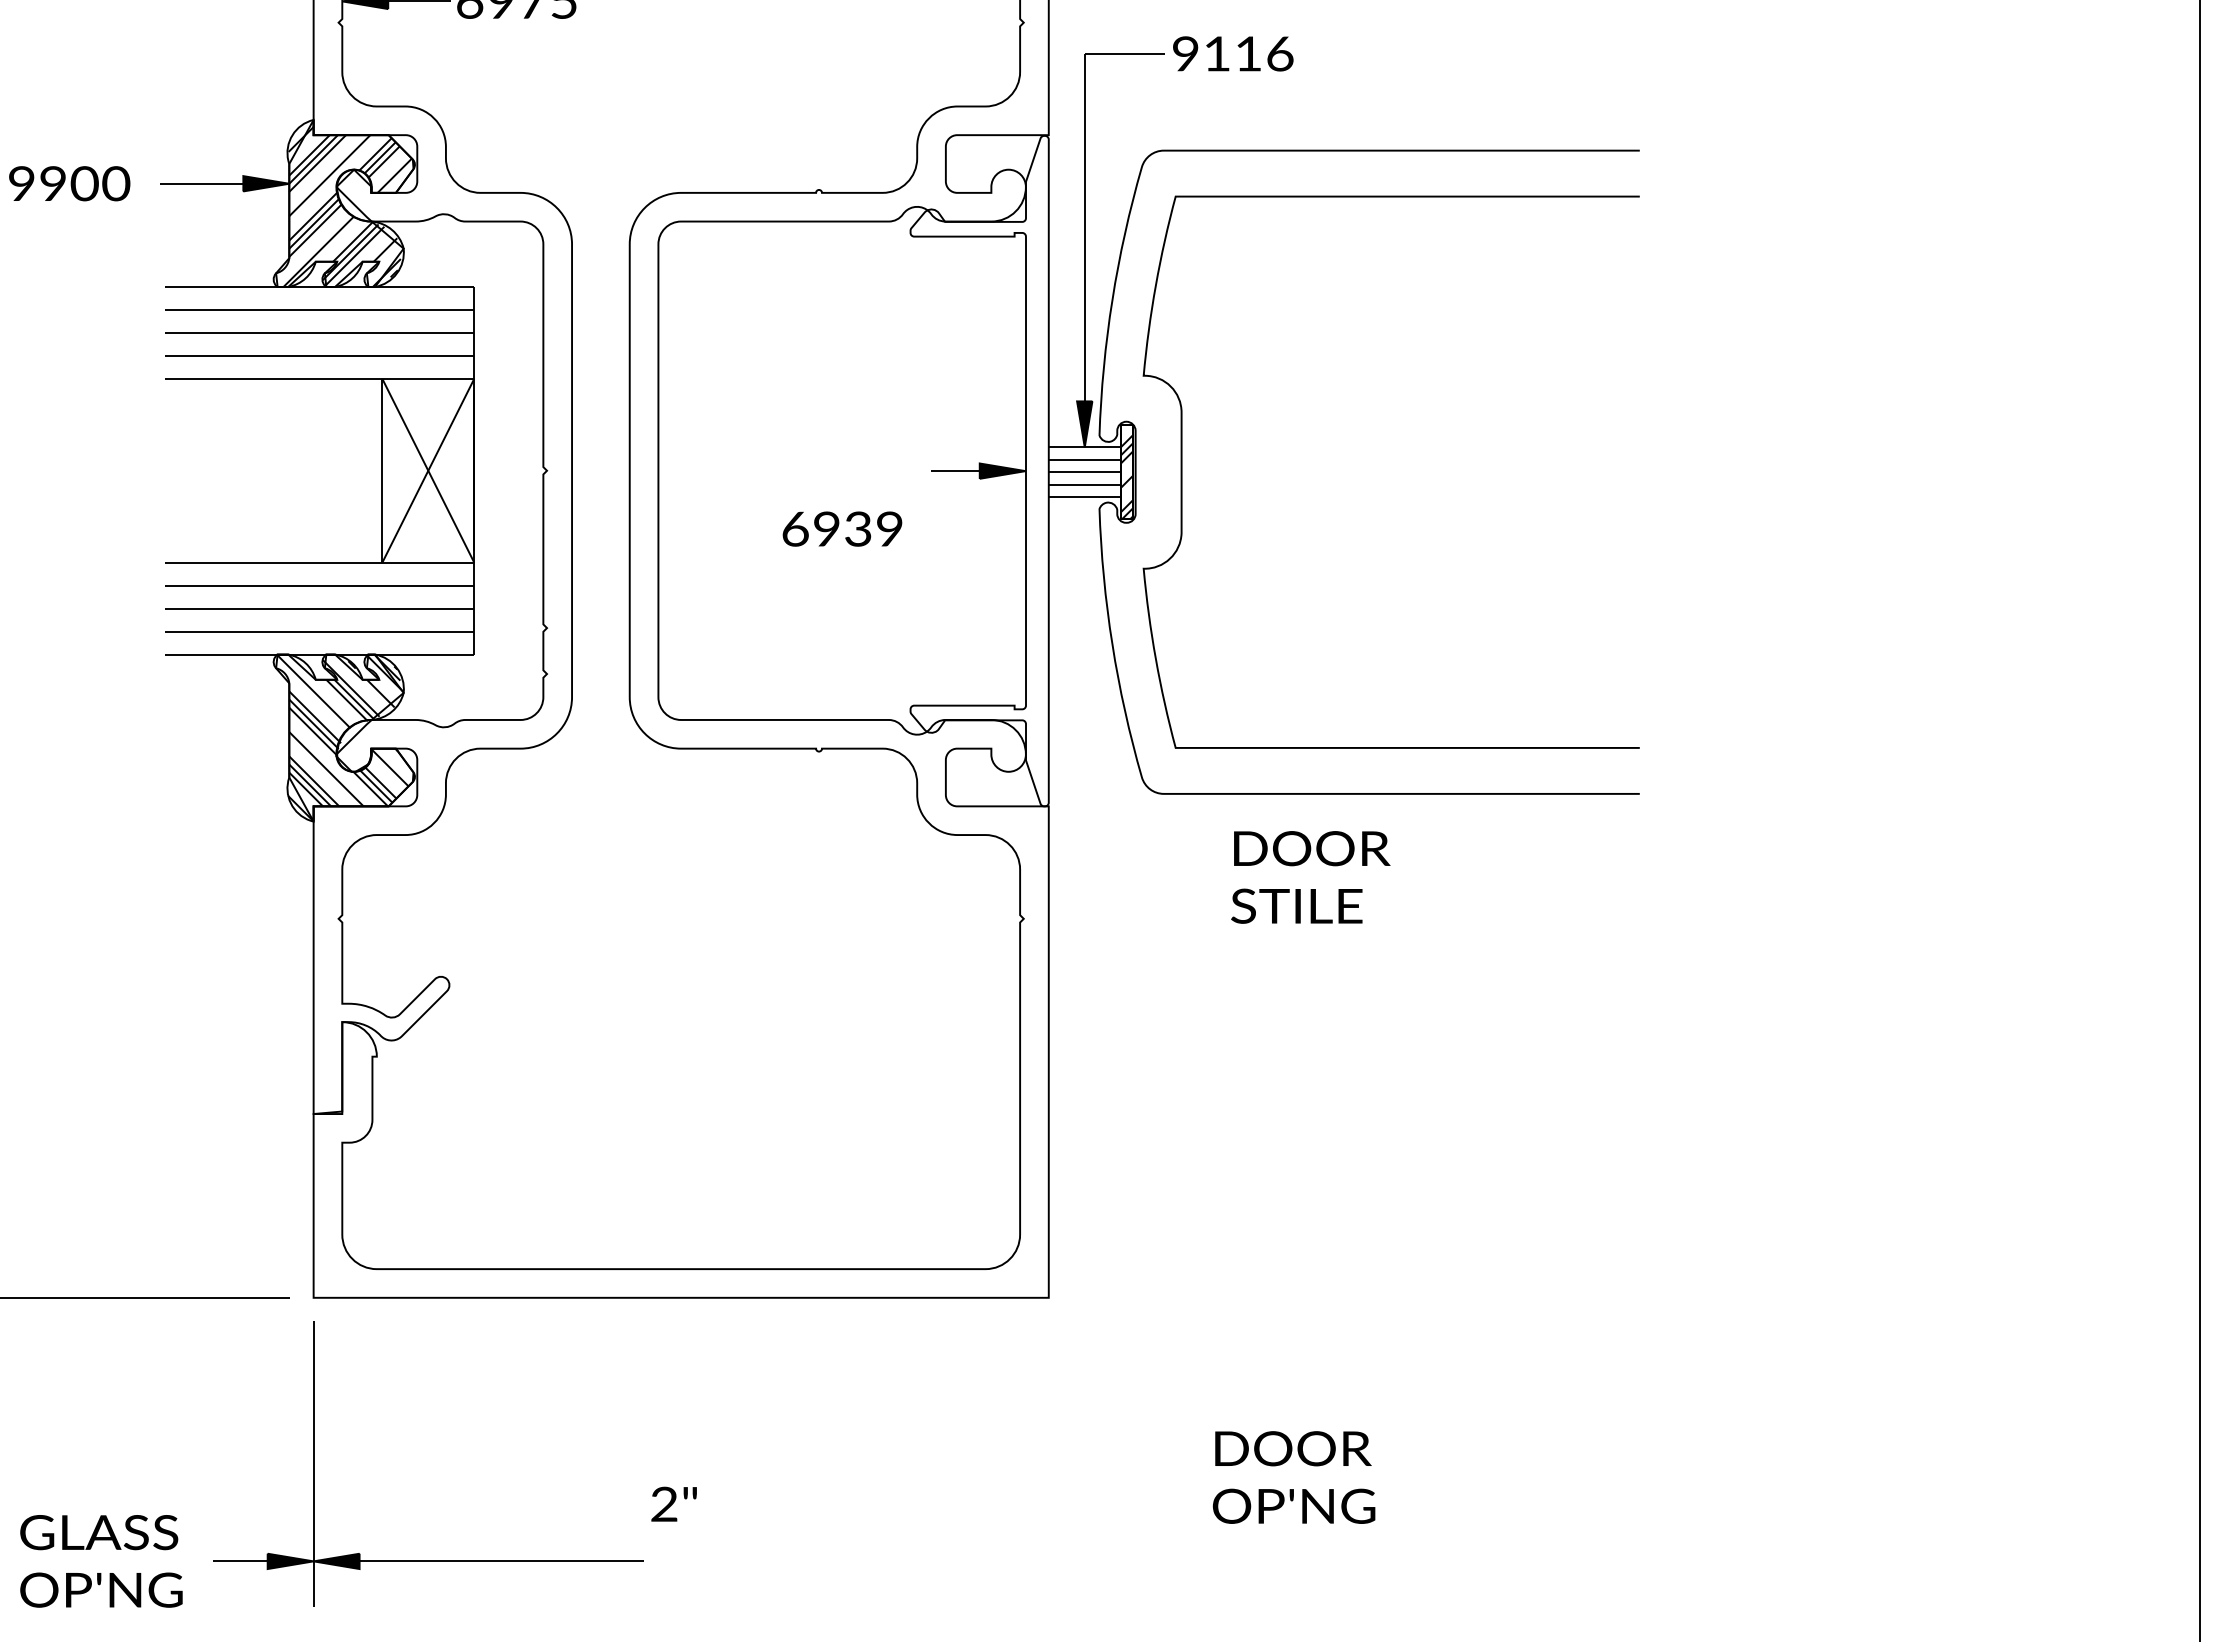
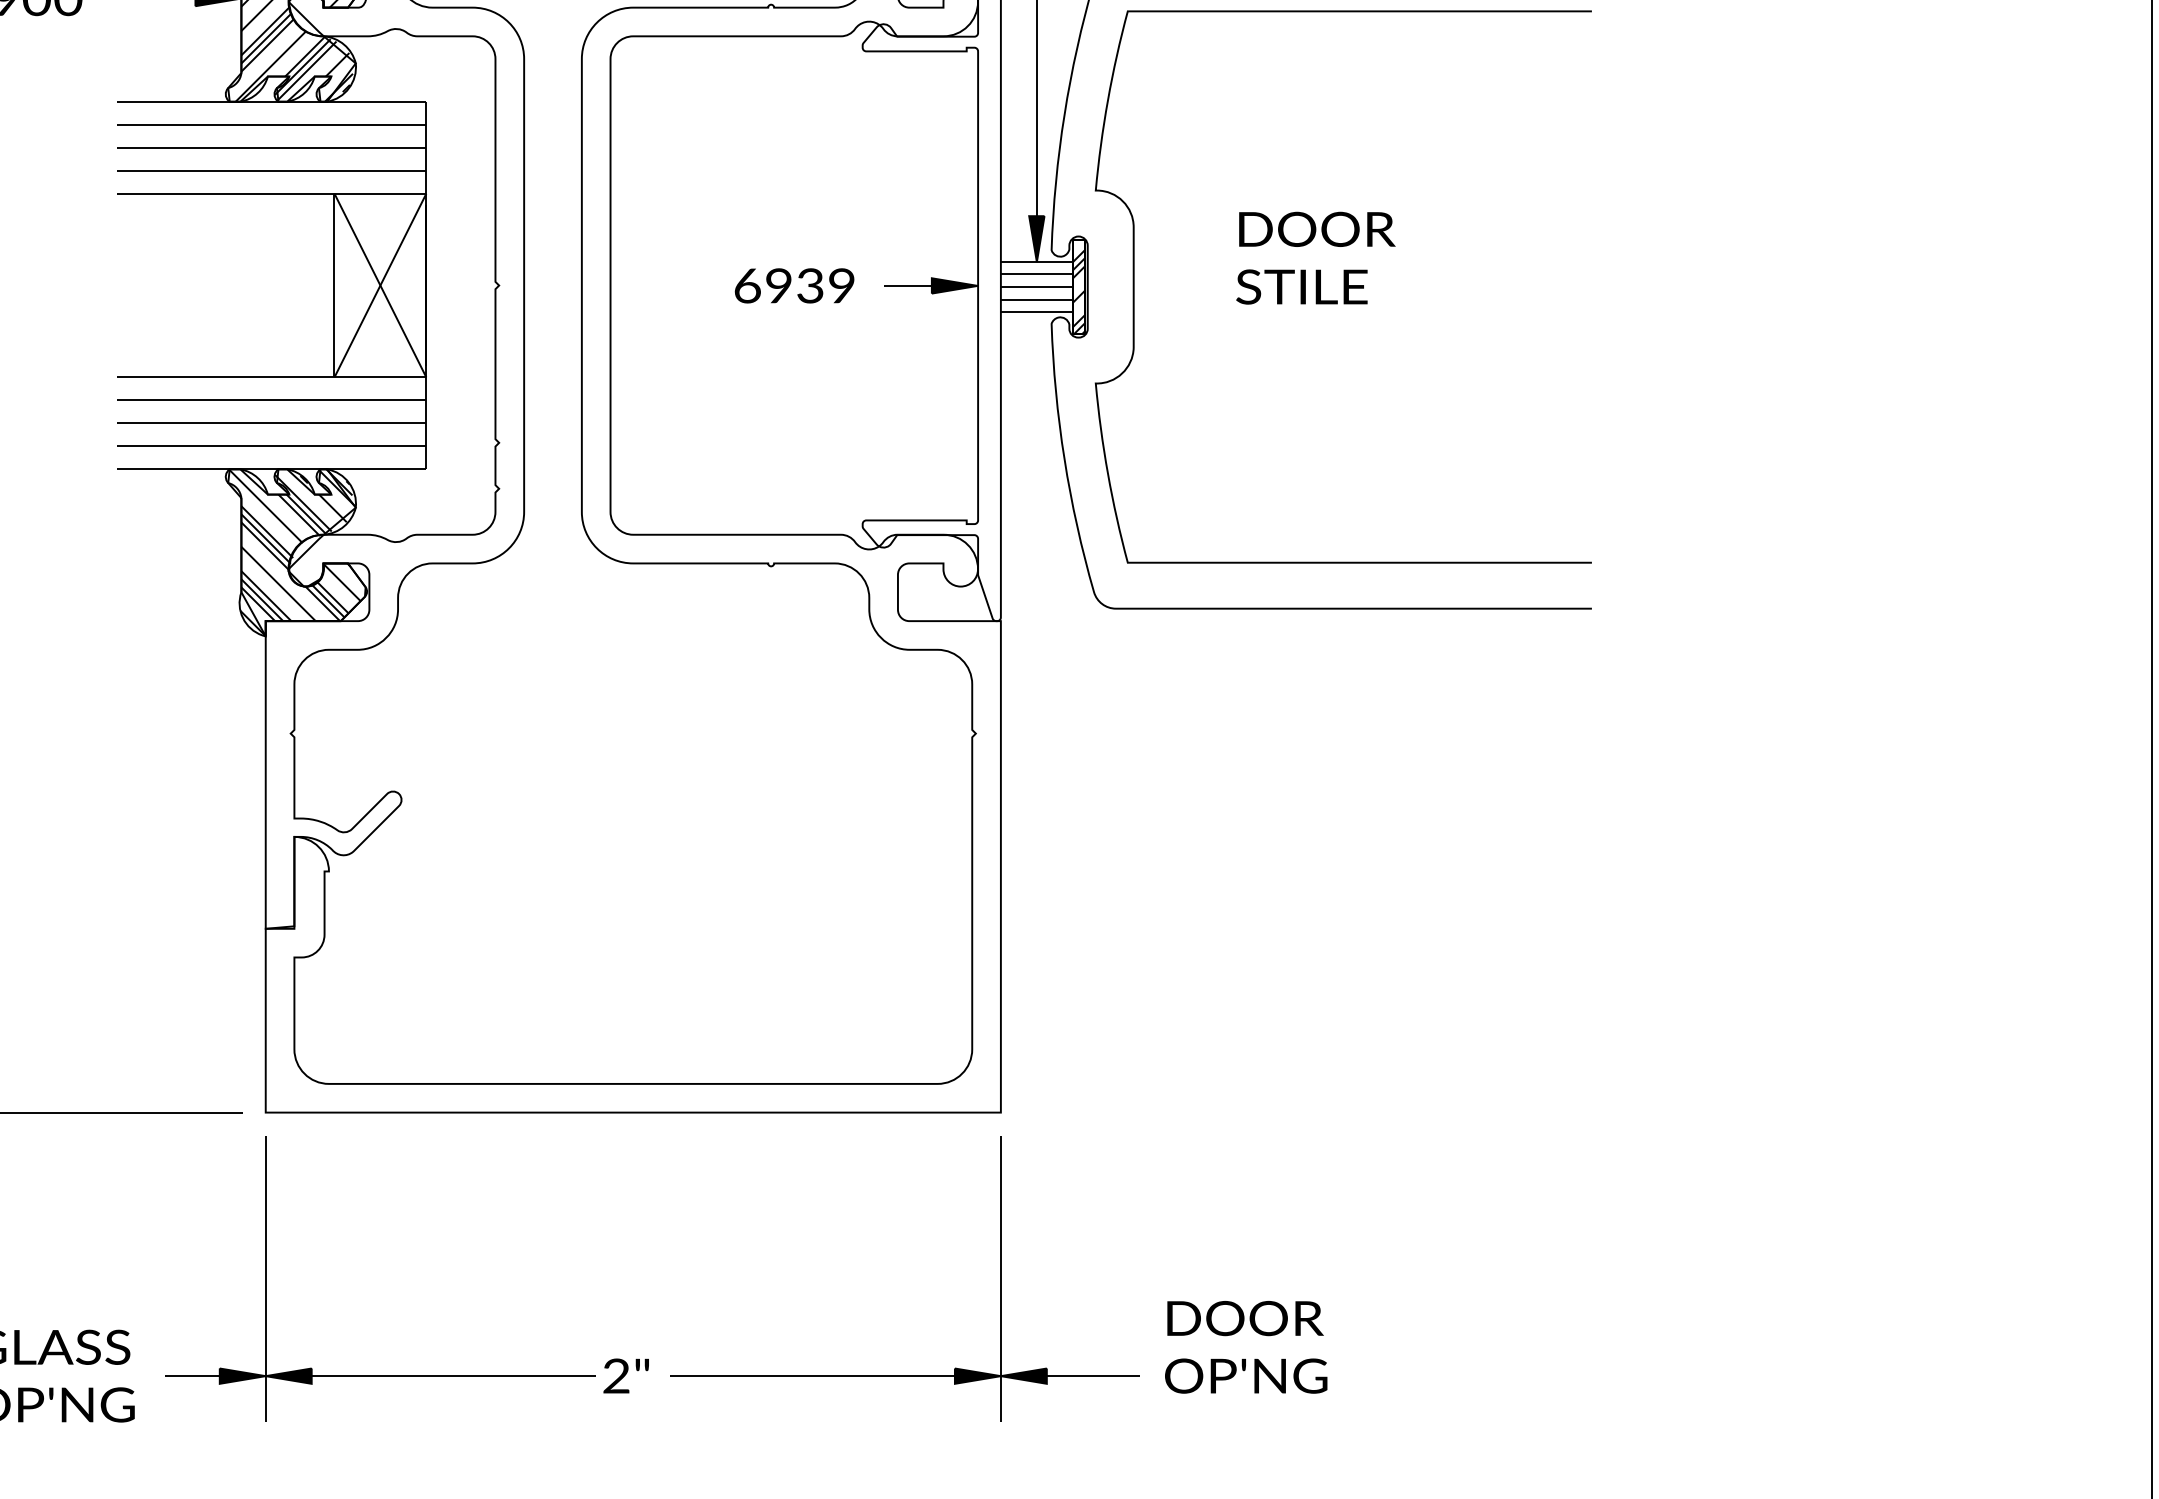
text: (842, 528) -> (794, 285), moved
text: (1310, 877) -> (1315, 258), moved
part: (1048, 1463) -> (1000, 1278), added
text: (1293, 1477) -> (1245, 1347), moved
text: (673, 1503) -> (625, 1375), moved

